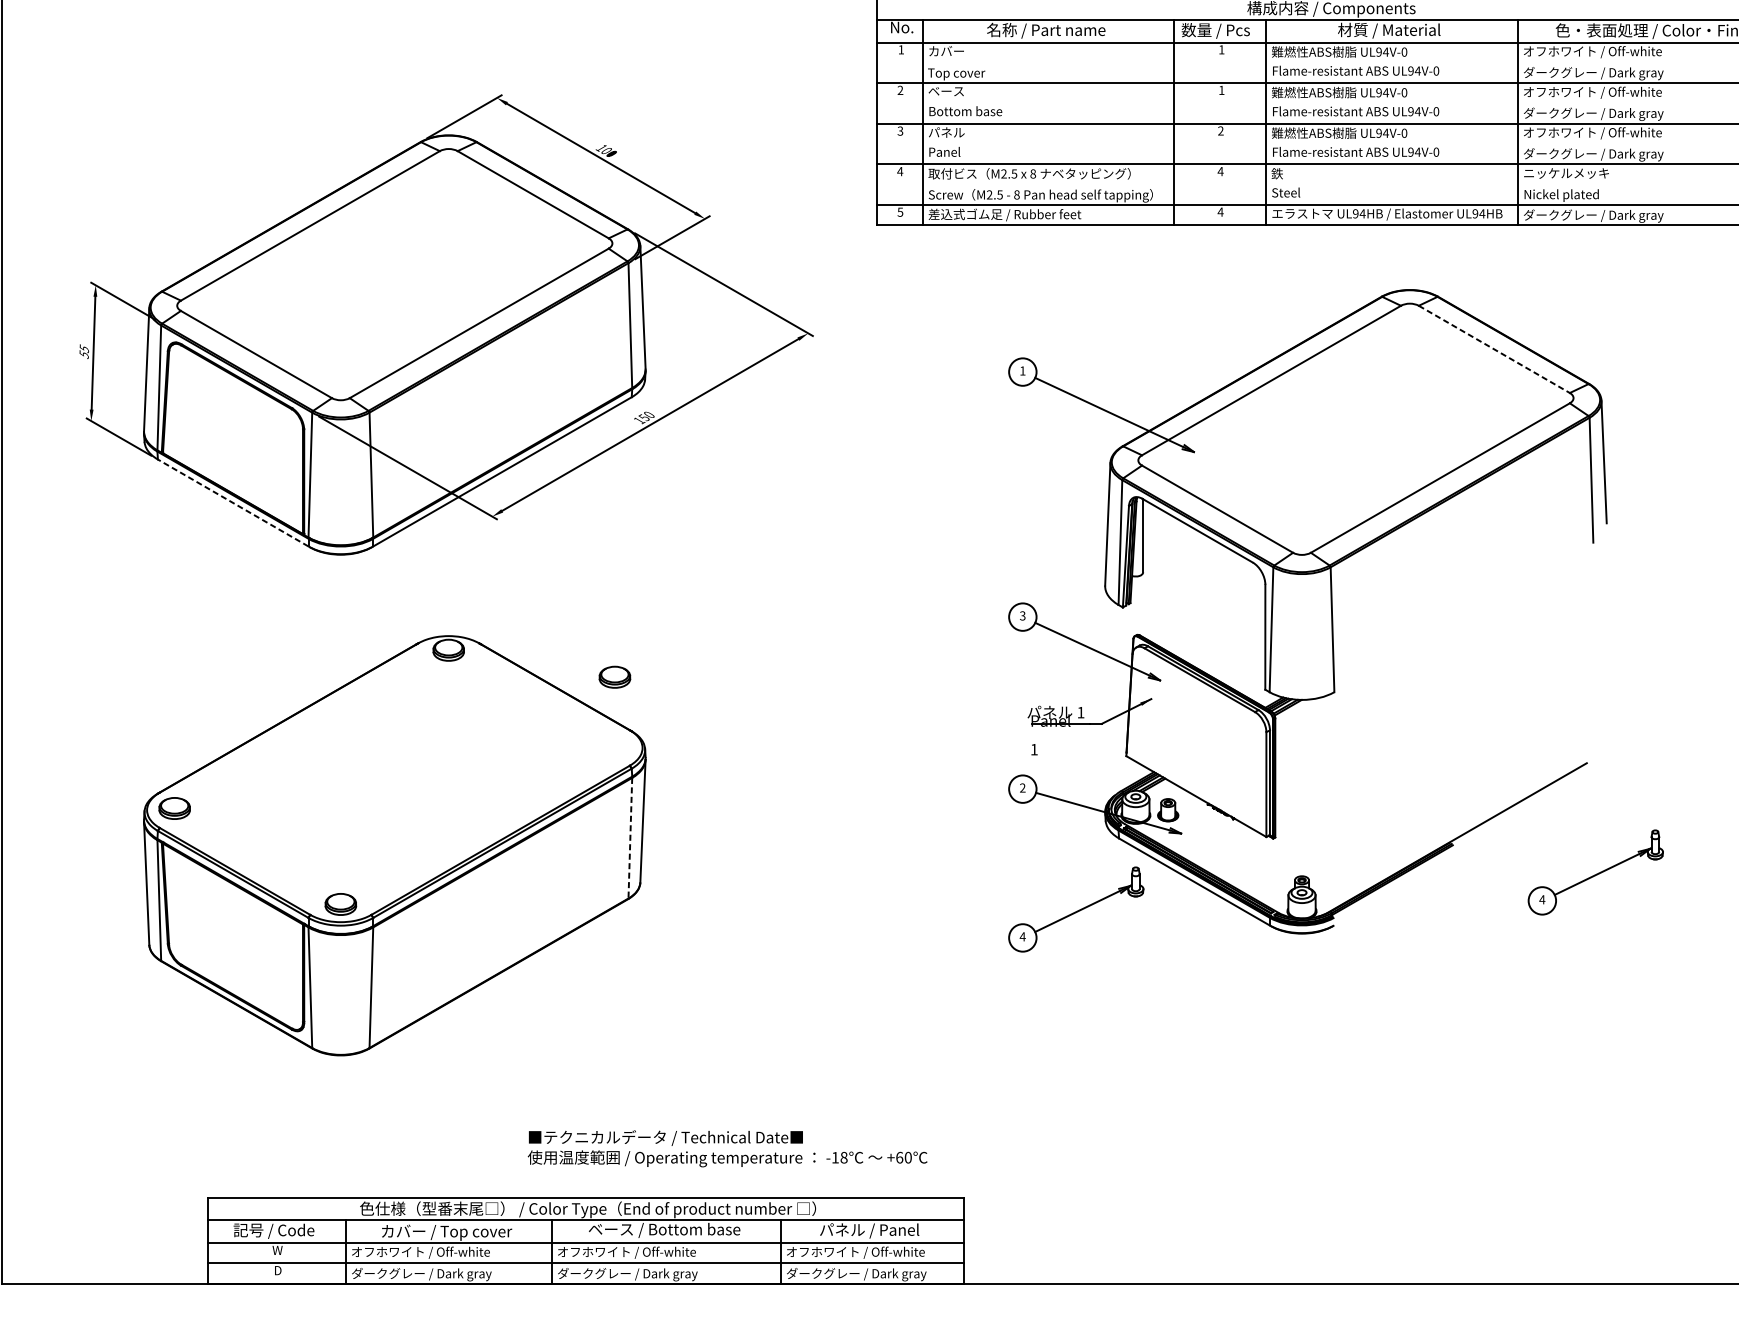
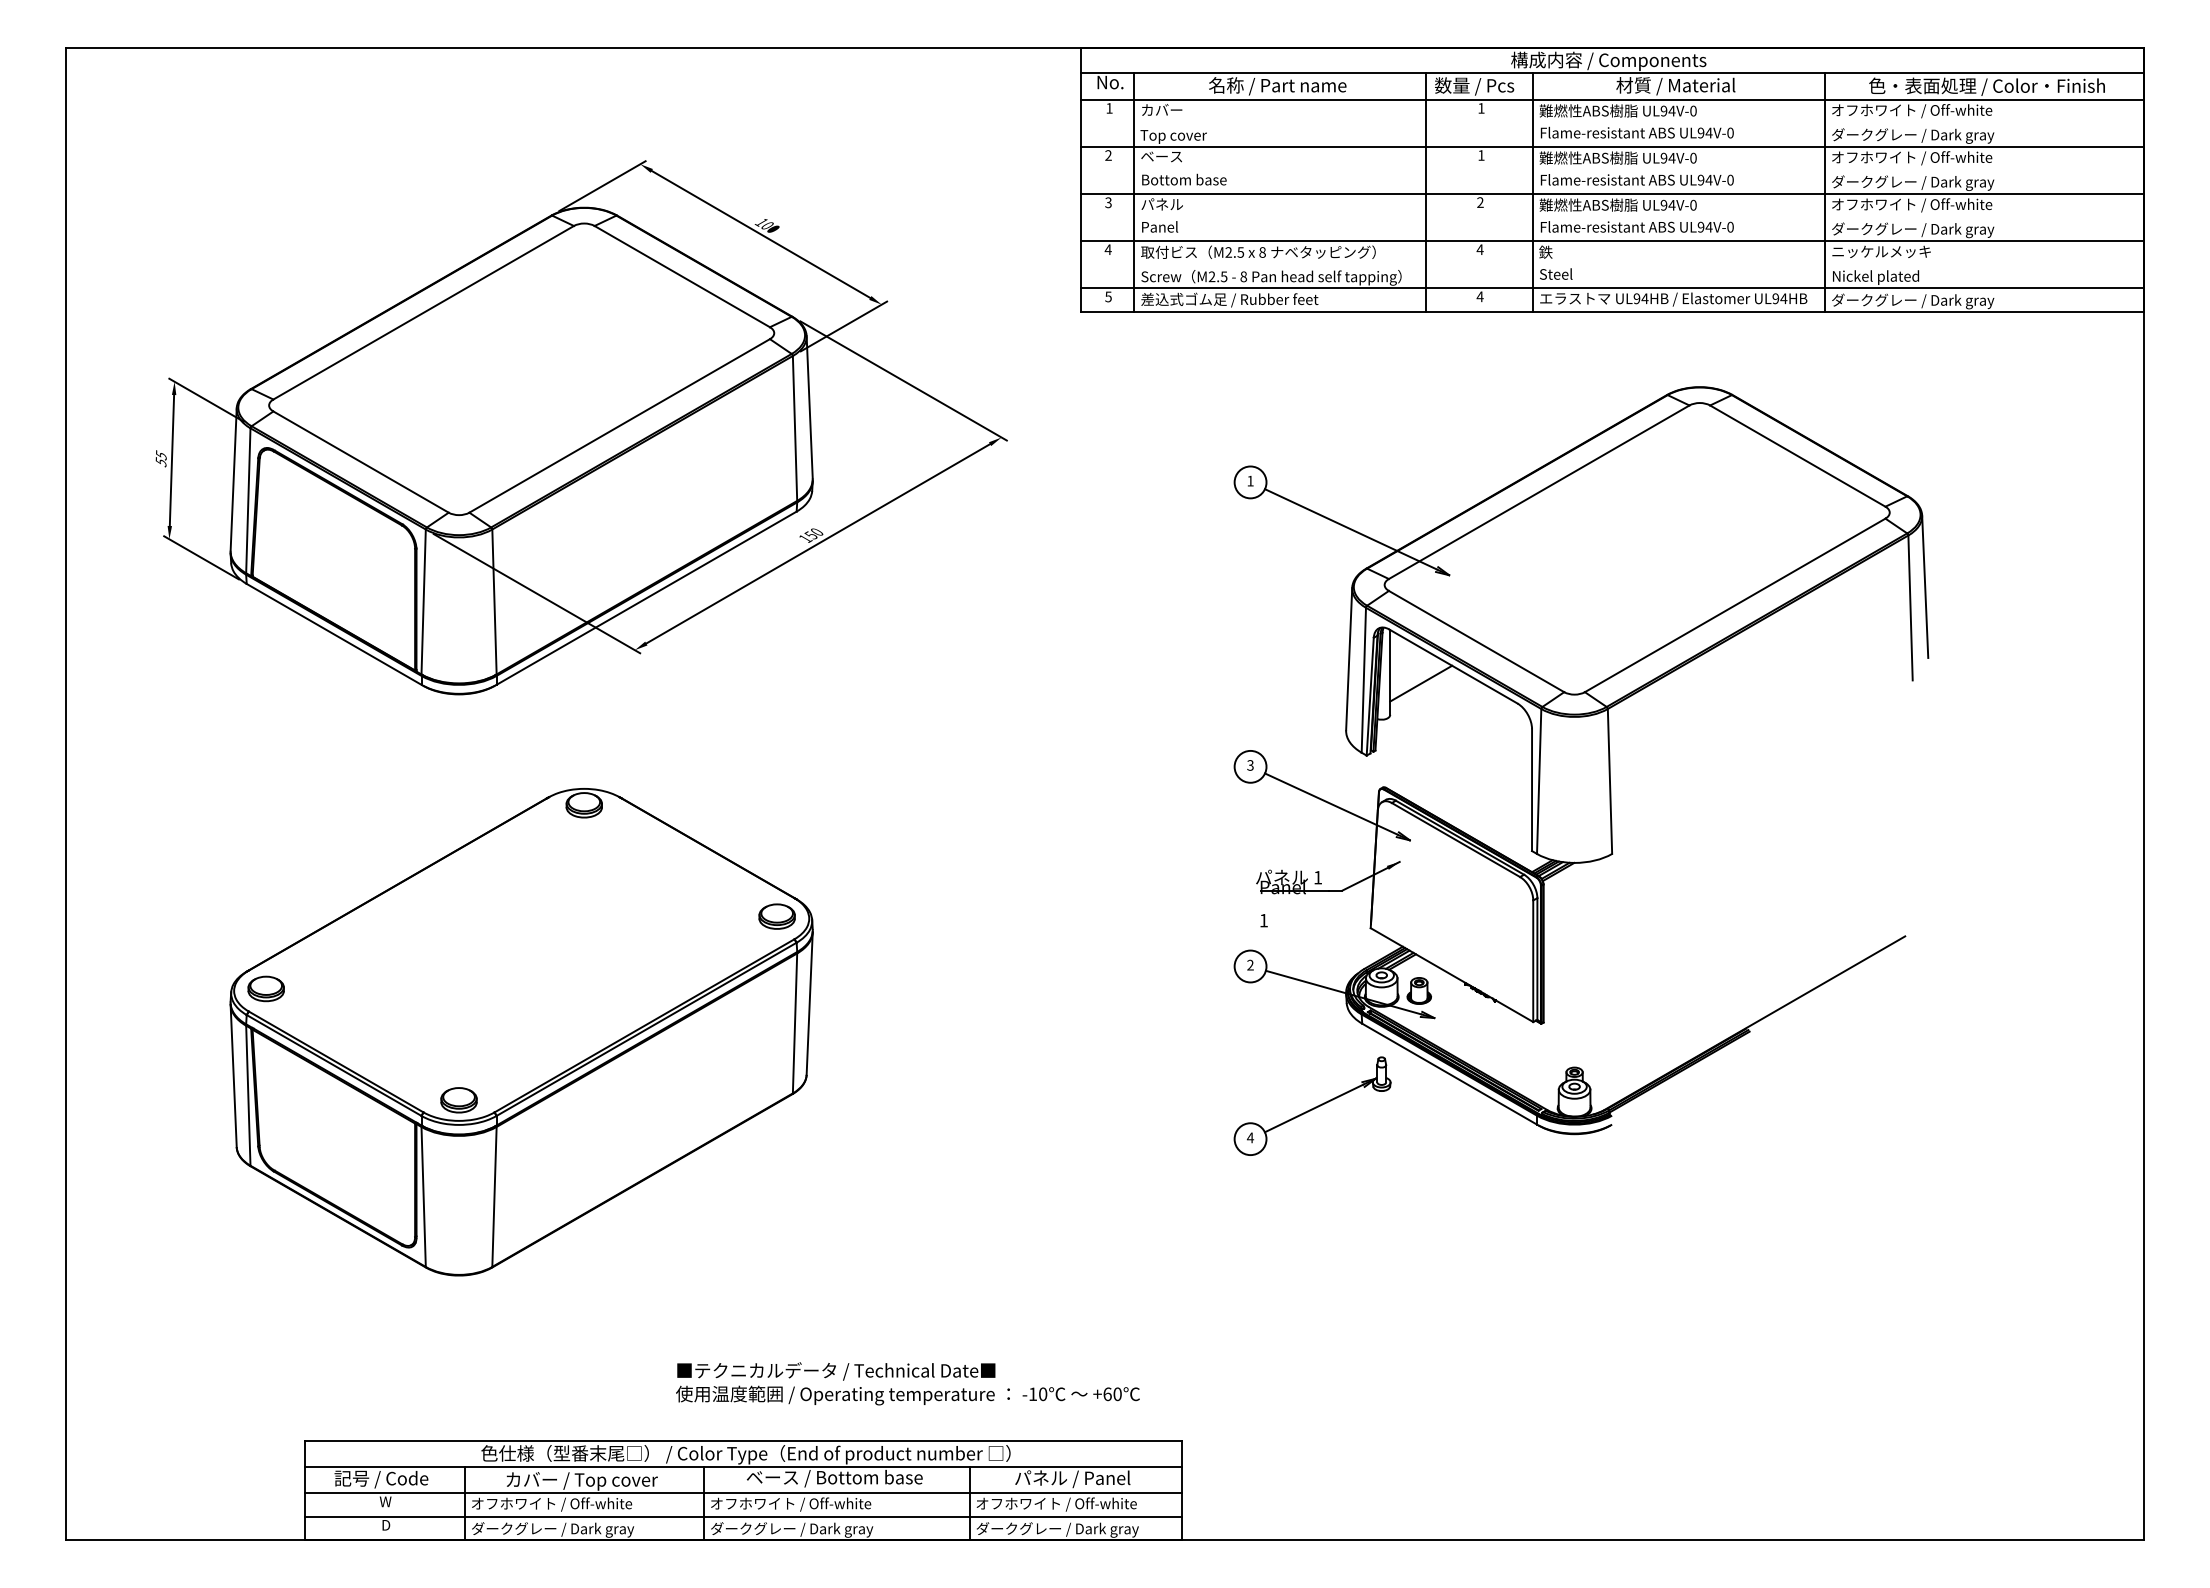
line: (1494, 349) -> (1798, 456), dashed -> solid
line: (233, 503) -> (334, 634), dashed -> solid
line: (1170, 545) -> (1421, 683), added
part: (614, 677) -> (776, 916), moved
line: (630, 838) -> (795, 1023), dashed -> solid
part: (1595, 871) -> (1915, 1062), removed
text: (844, 1157) -> (1043, 1394), -18 -> -10

